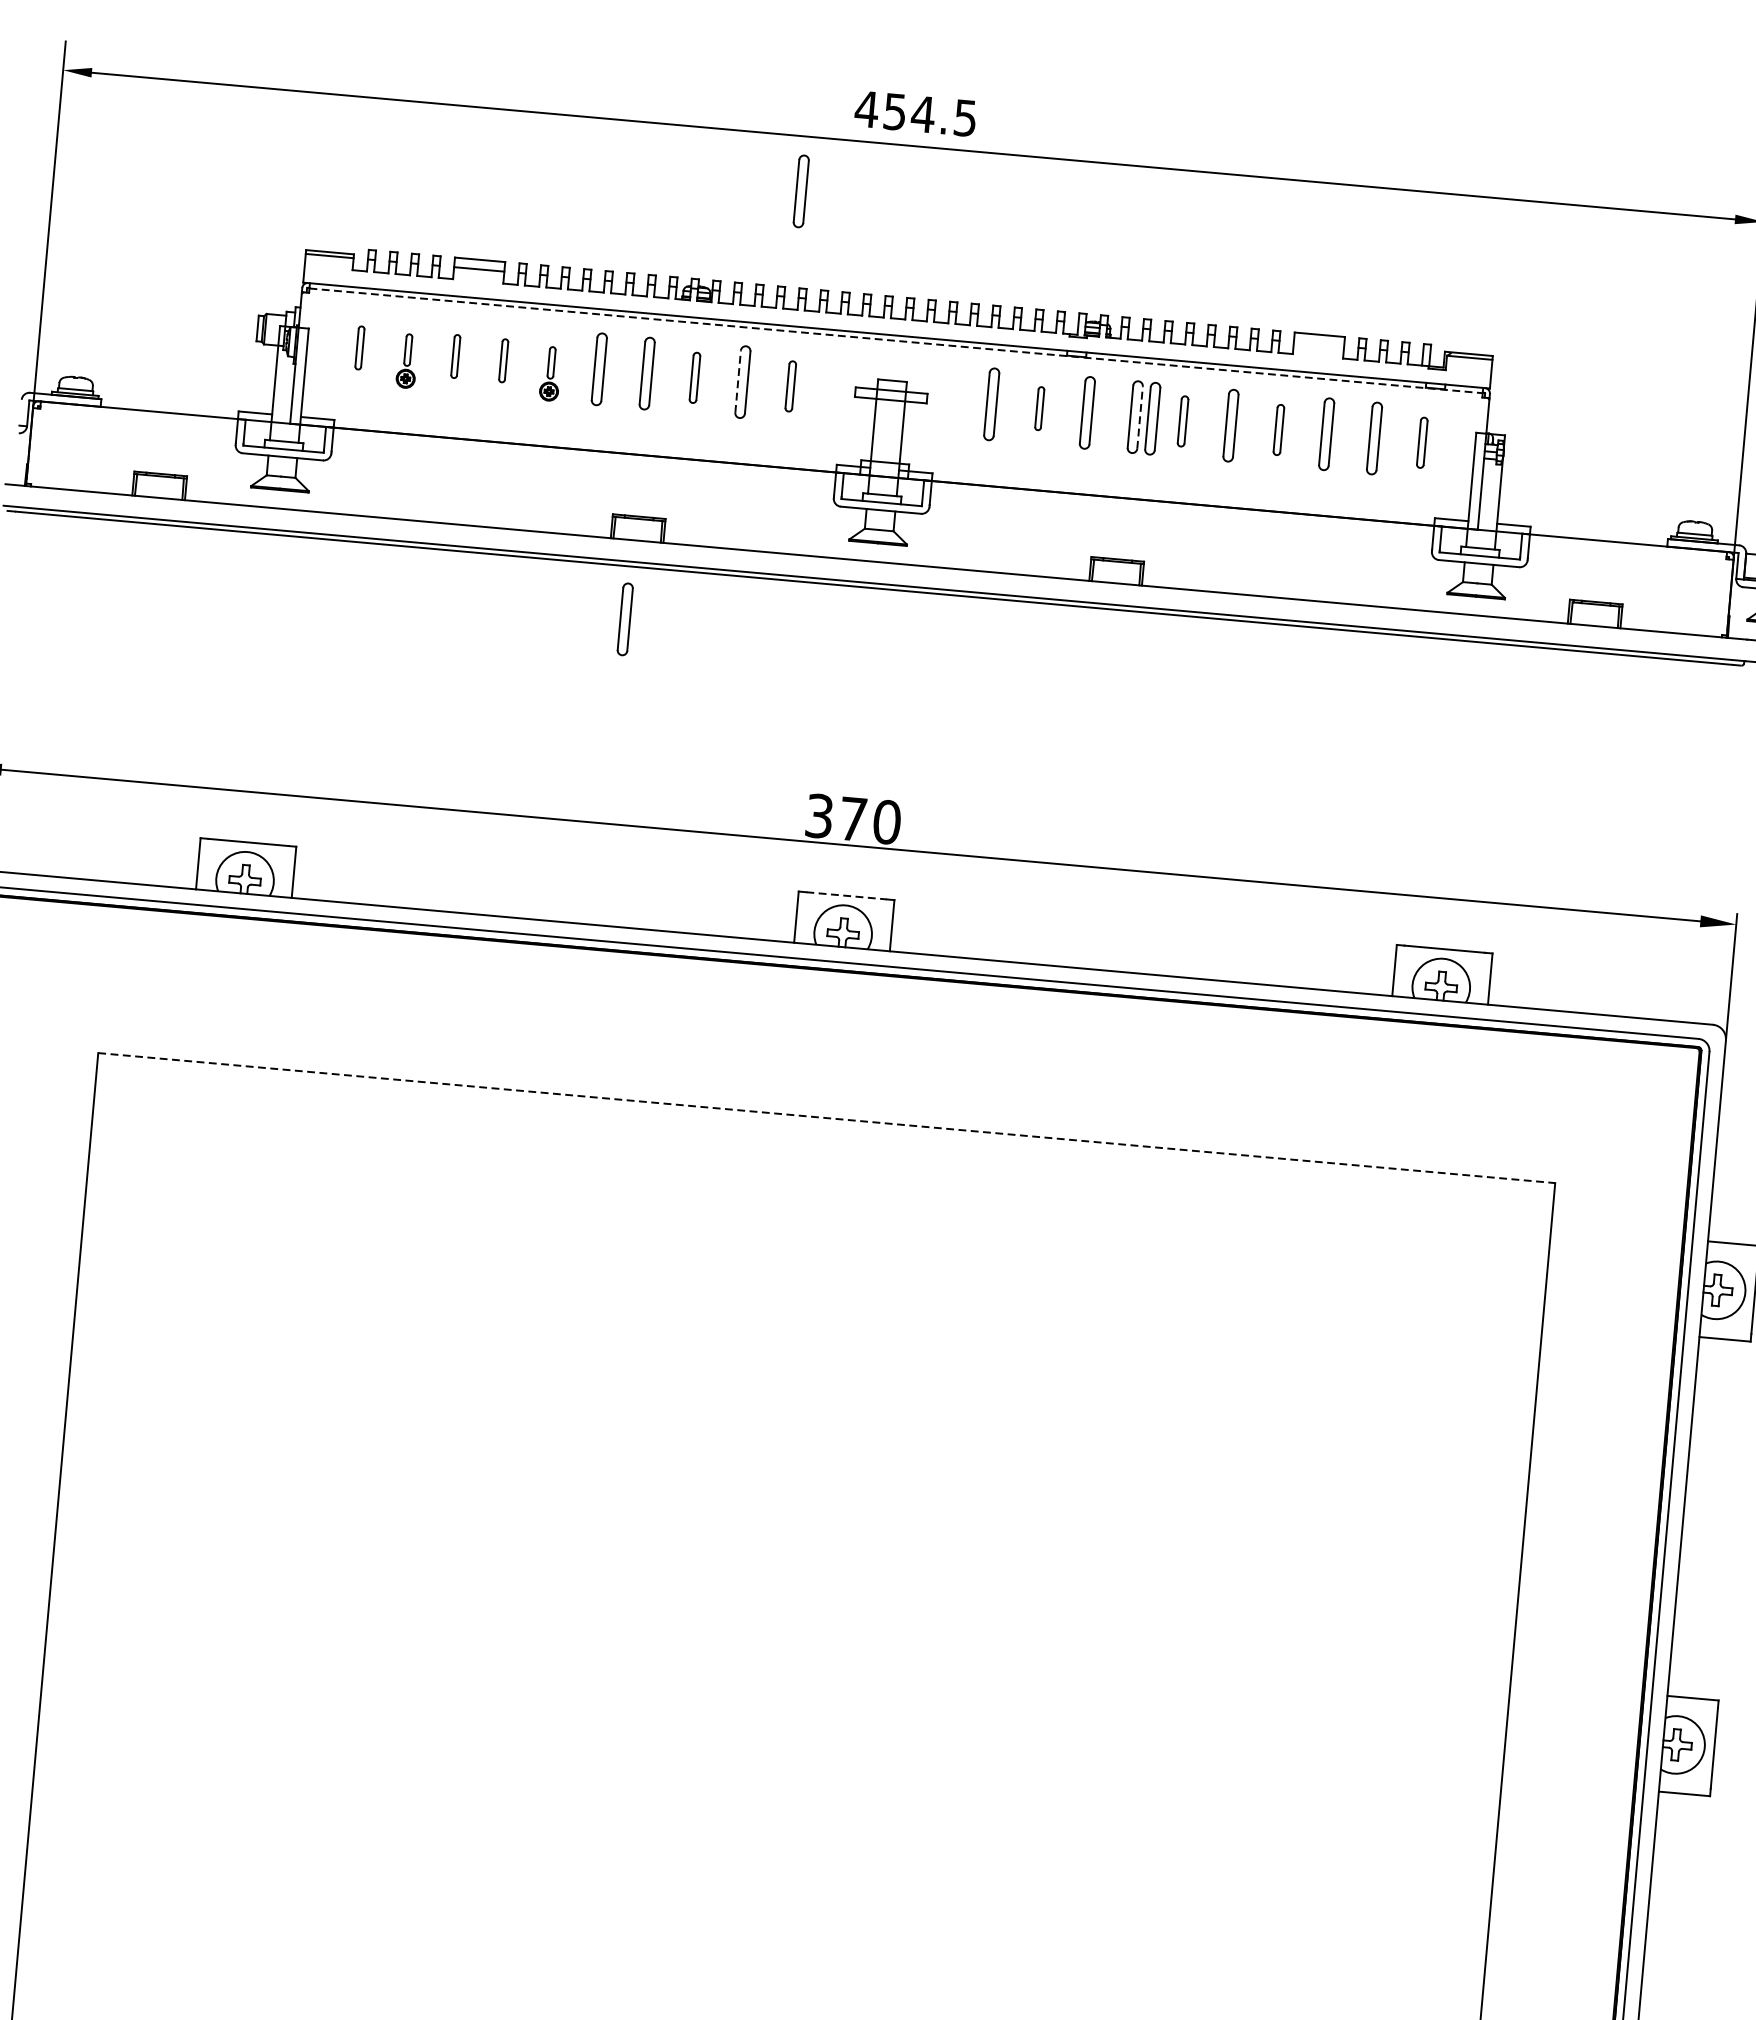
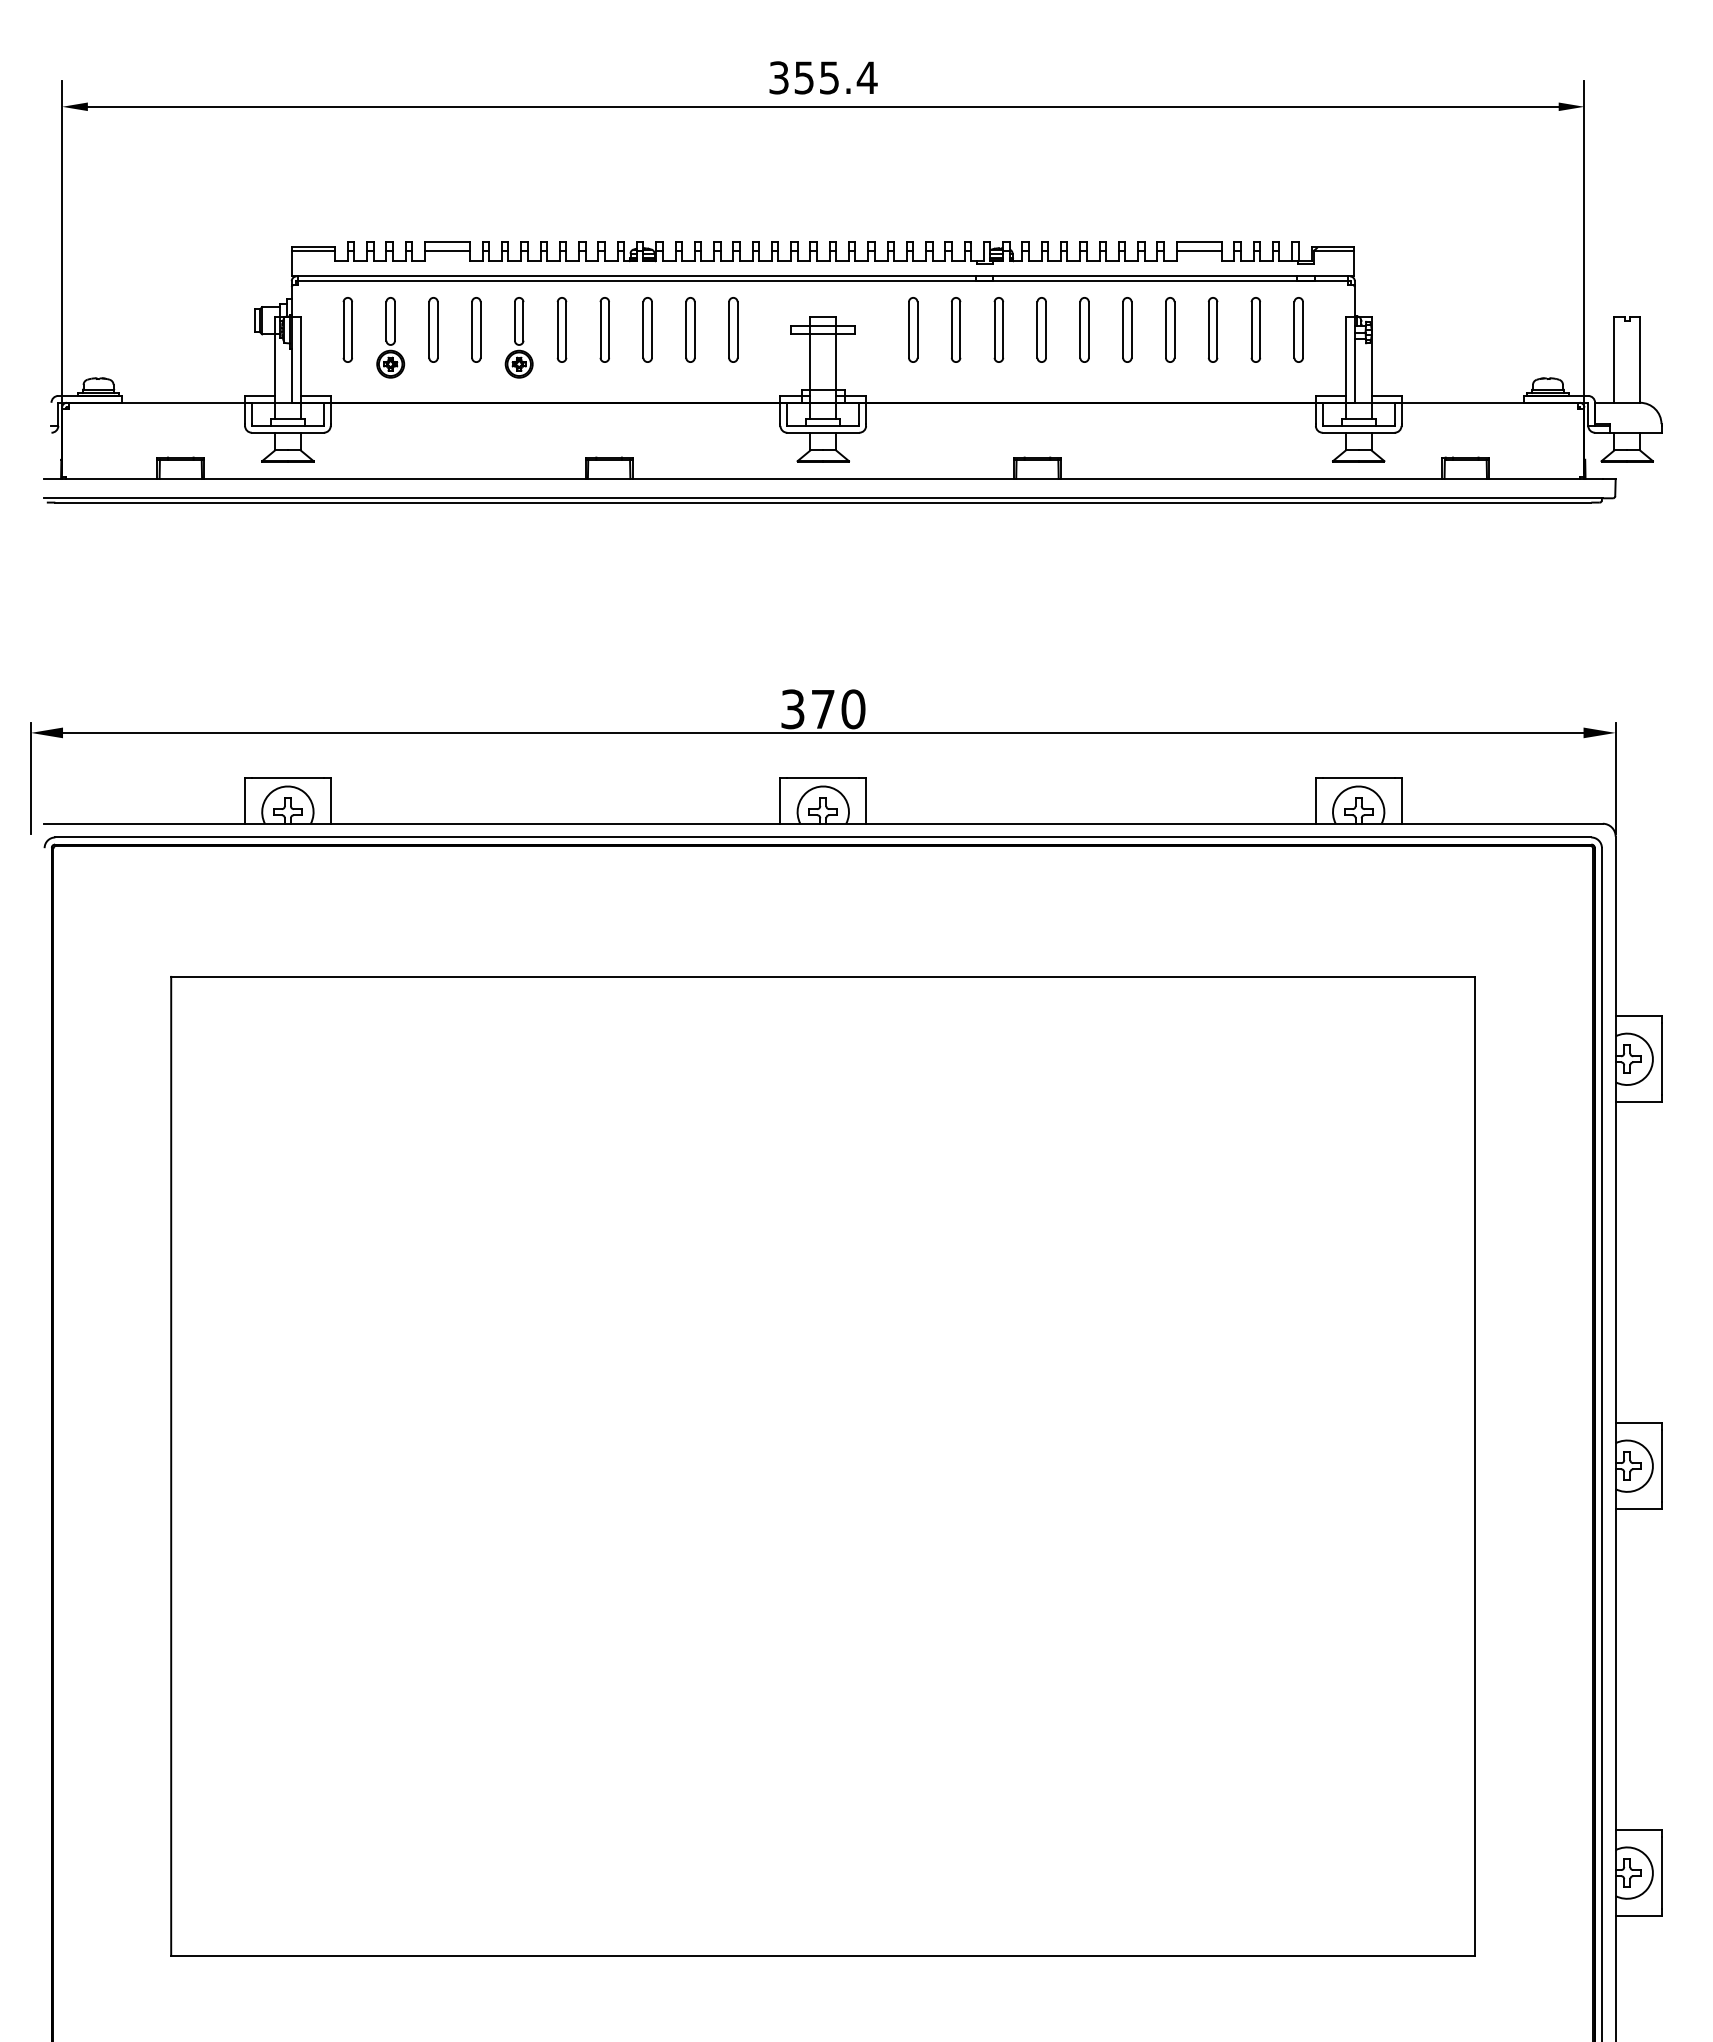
text: (915, 113) -> (822, 77), 454.5 -> 355.4
part: (801, 190) -> (727, 155), removed
line: (896, 341) -> (823, 281), dashed -> solid
line: (1318, 344) -> (1198, 250), added
part: (359, 347) -> (347, 329), size x1.67
part: (455, 356) -> (433, 329), size x1.67
part: (406, 360) -> (390, 337), size x1.67
part: (503, 360) -> (476, 329), size x1.67
part: (549, 373) -> (518, 337), size x1.67
part: (694, 377) -> (647, 329), size x1.43
line: (738, 381) -> (686, 329), dashed -> solid
part: (790, 385) -> (733, 329), size x1.43
part: (1040, 408) -> (956, 329), size x1.67
line: (1140, 417) -> (1046, 329), dashed -> solid
part: (1152, 418) -> (1057, 329), removed
part: (1183, 420) -> (1084, 329), size x1.43
part: (1279, 429) -> (1170, 329), size x1.43
part: (1422, 442) -> (1298, 329), size x1.43
part: (624, 618) -> (604, 549), removed
line: (846, 895) -> (823, 777), dashed -> solid
line: (827, 1117) -> (823, 976), dashed -> solid

